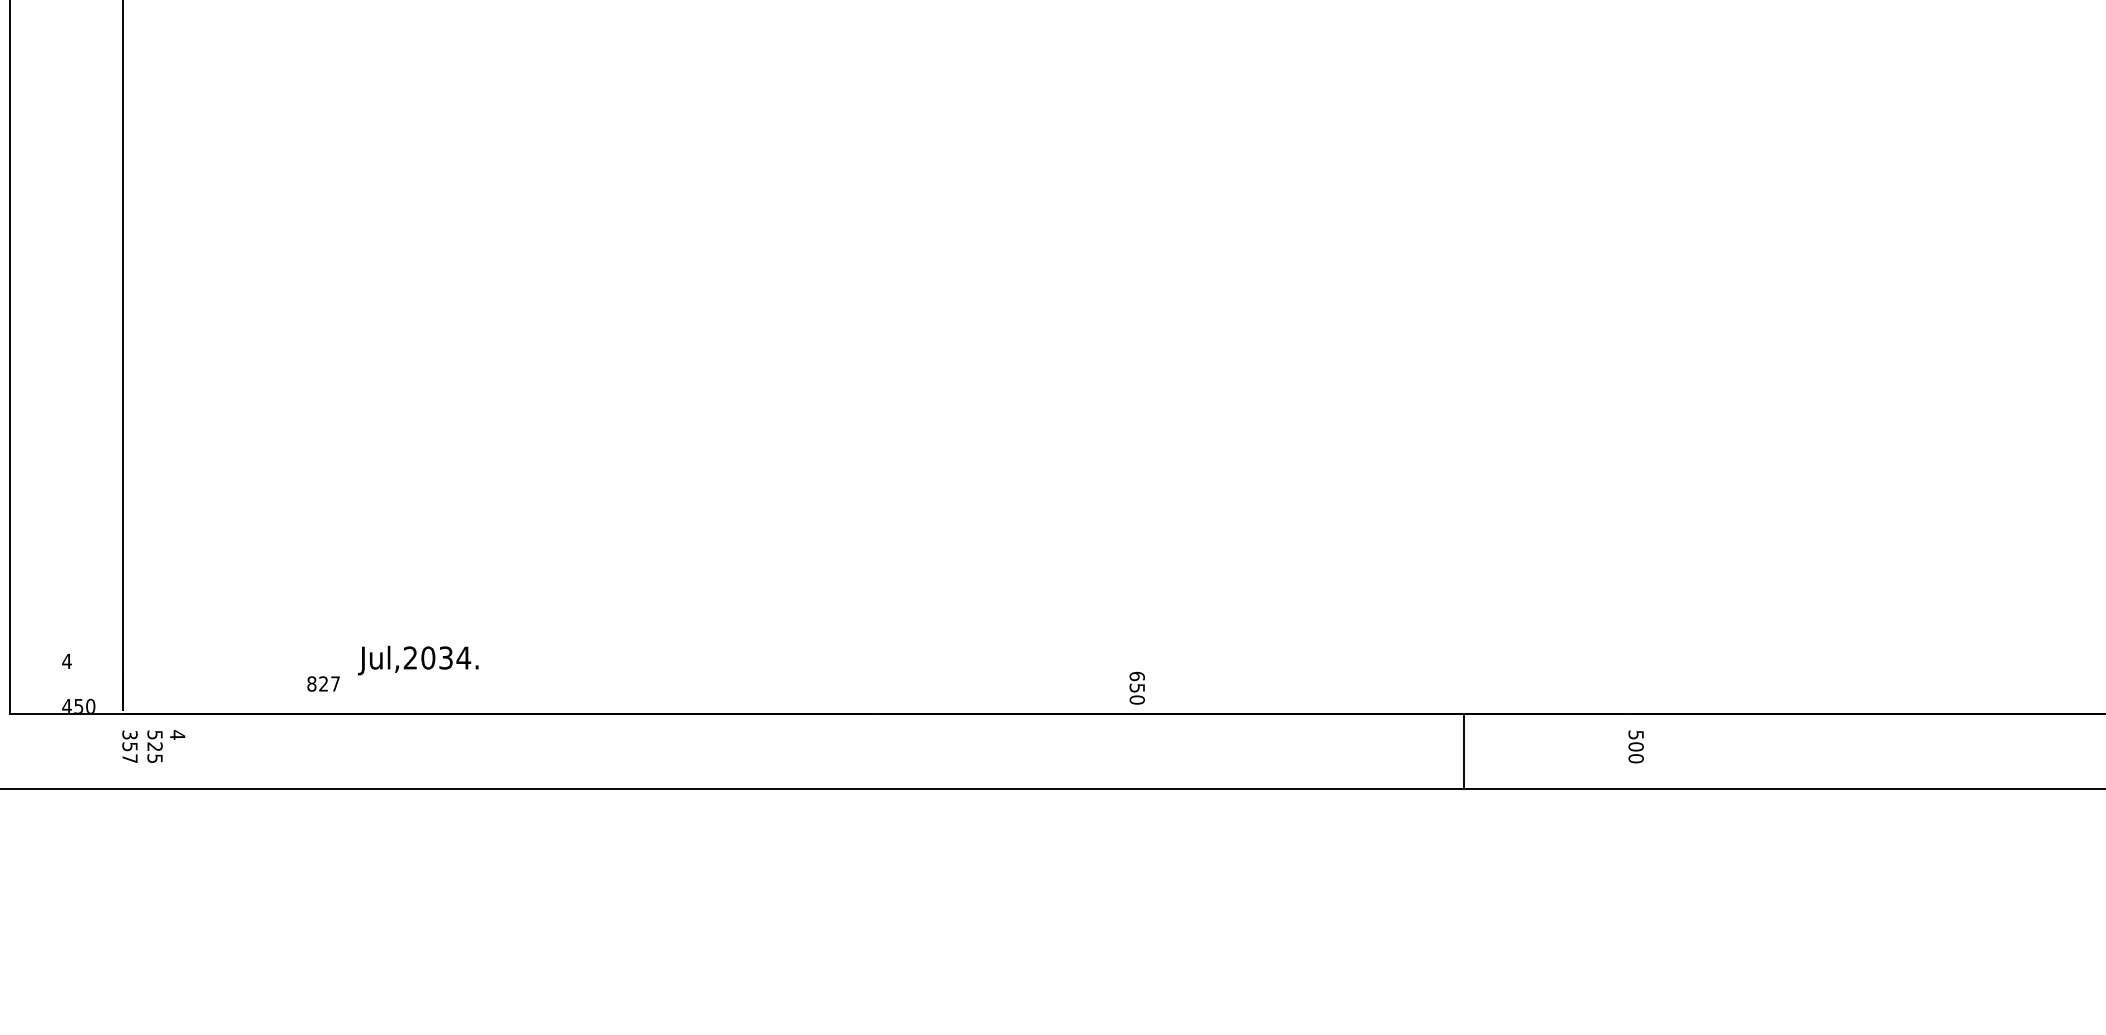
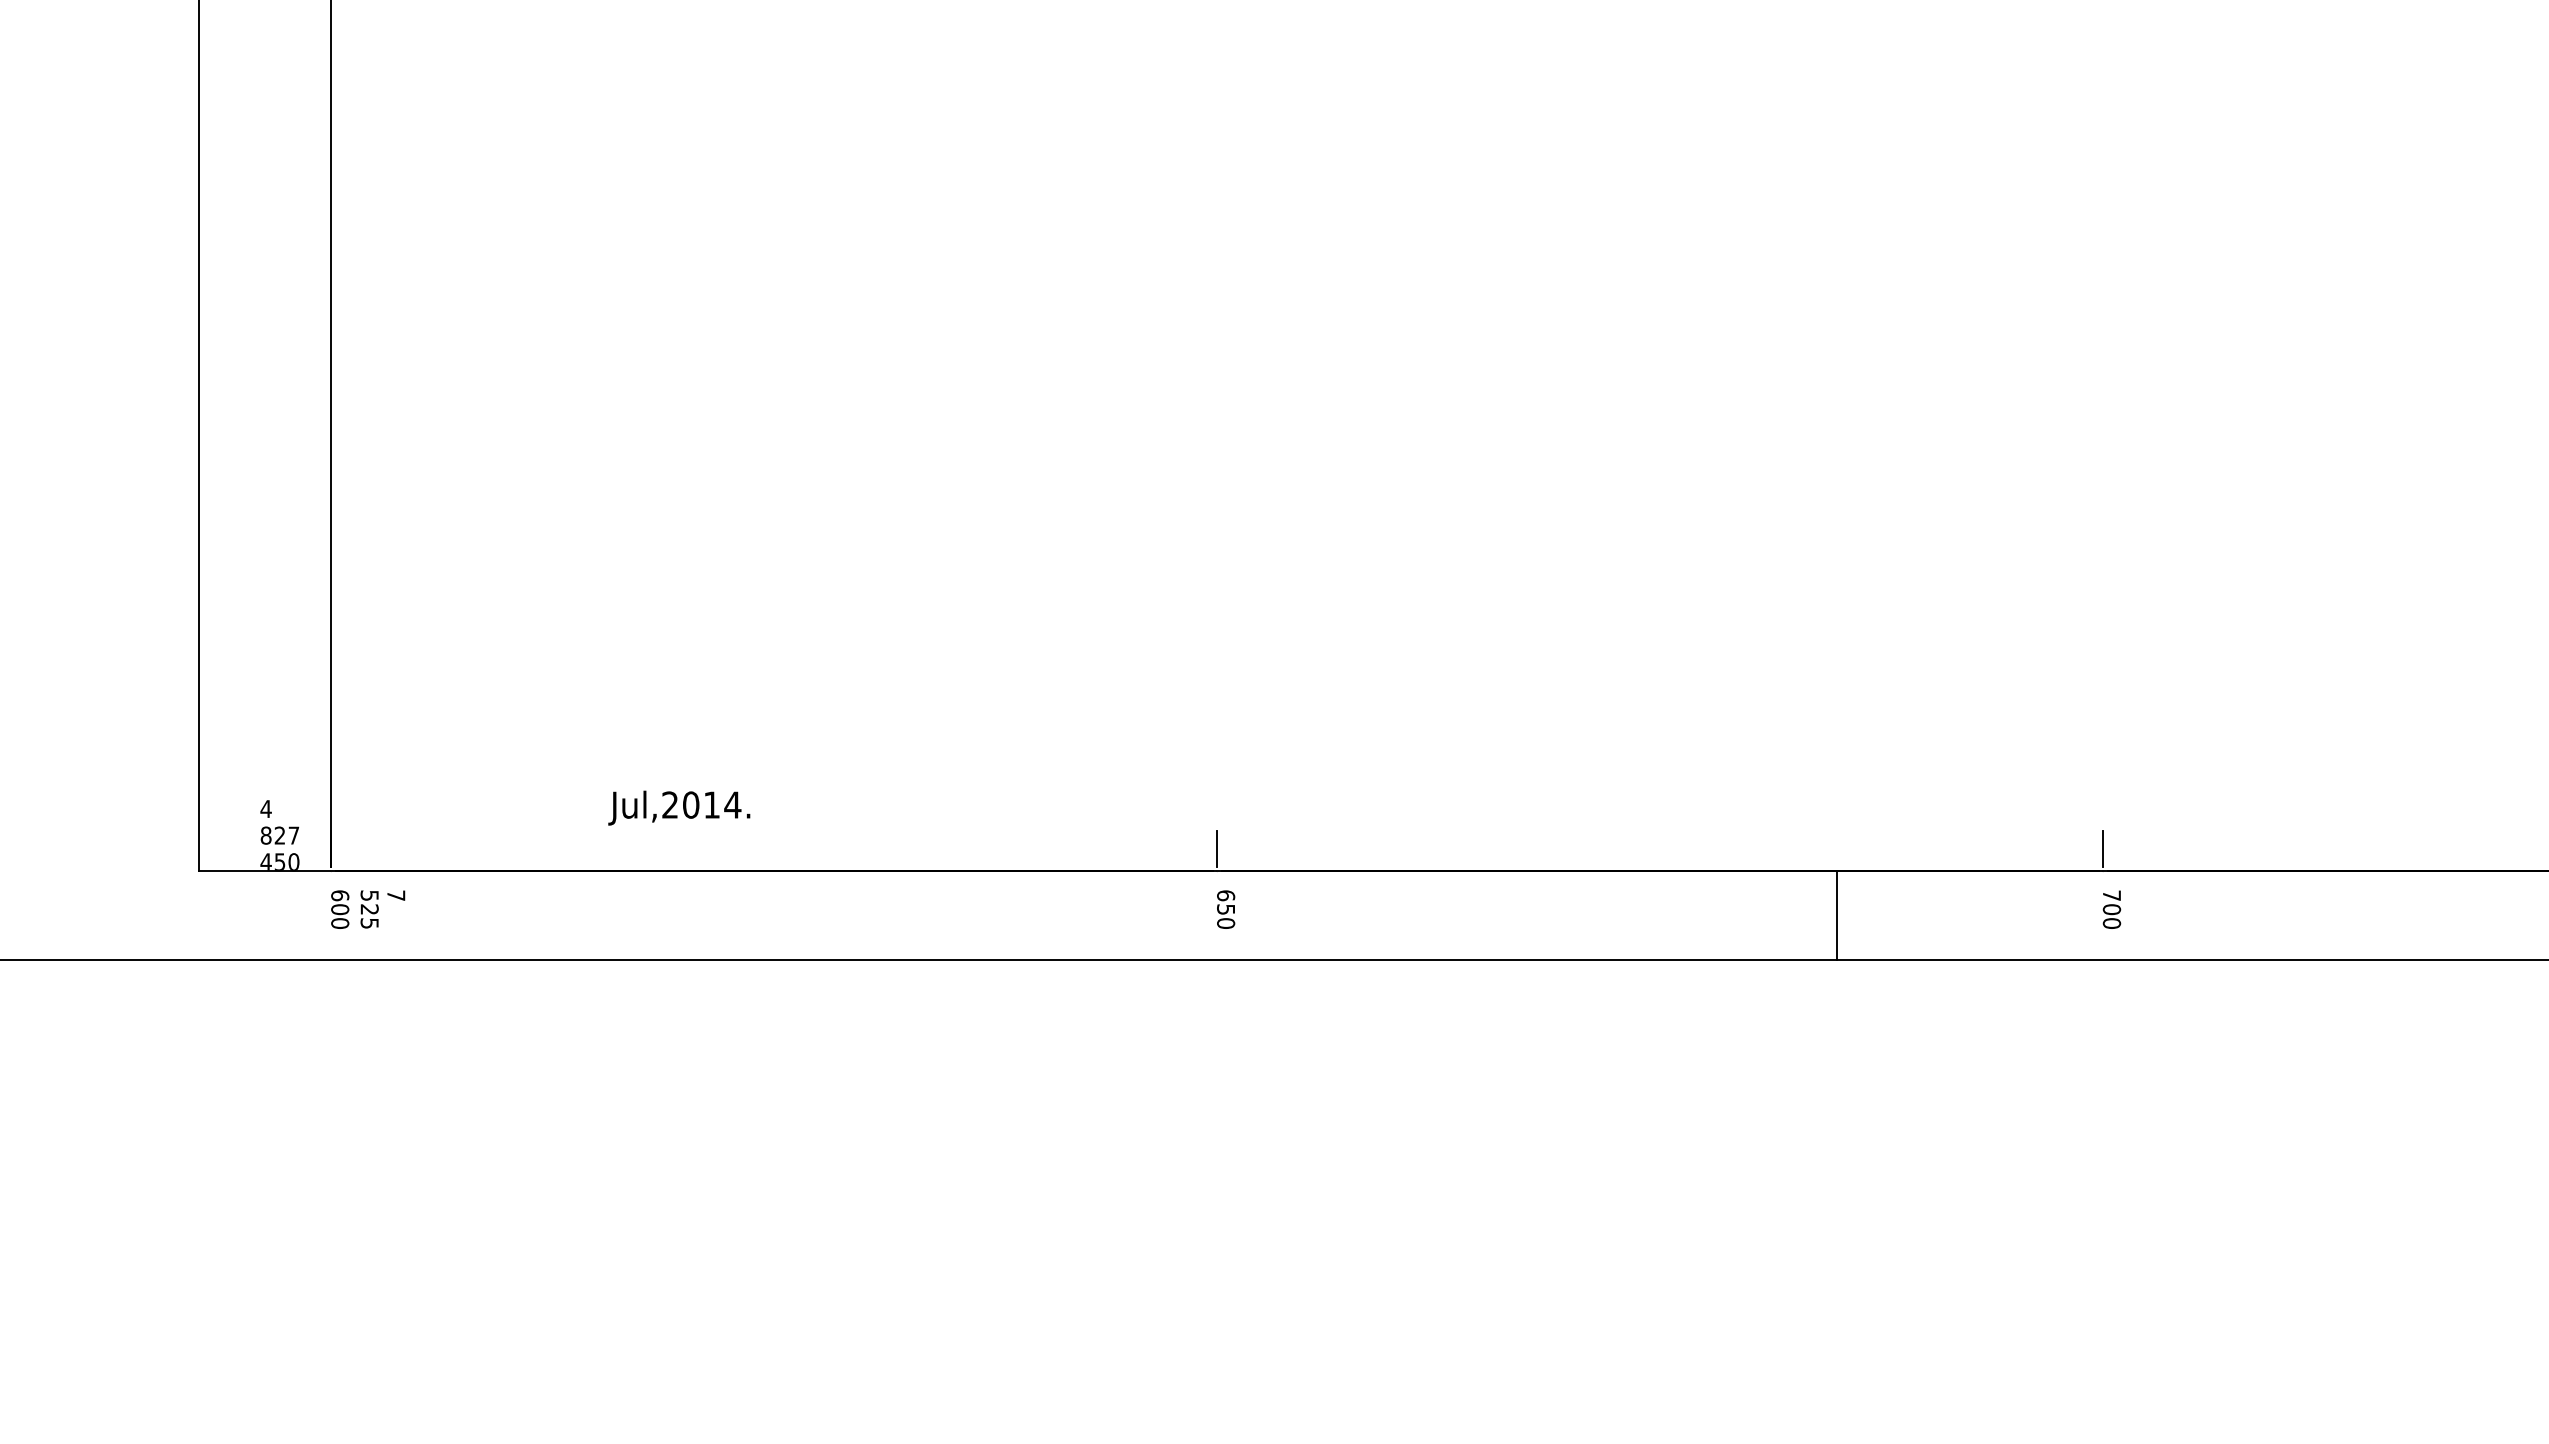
text: (445, 657) -> (711, 804), Jul,2034. -> Jul,2014.
text: (323, 683) -> (279, 835), moved
text: (1137, 688) -> (1226, 909), moved
line: (875, 694) -> (1217, 848), added
line: (1628, 694) -> (2103, 848), added
text: (177, 734) -> (396, 895), 4 -> 7
text: (1635, 734) -> (2111, 895), 500 -> 700
text: (130, 746) -> (340, 909), 357 -> 600
line: (1464, 751) -> (1837, 915), moved

